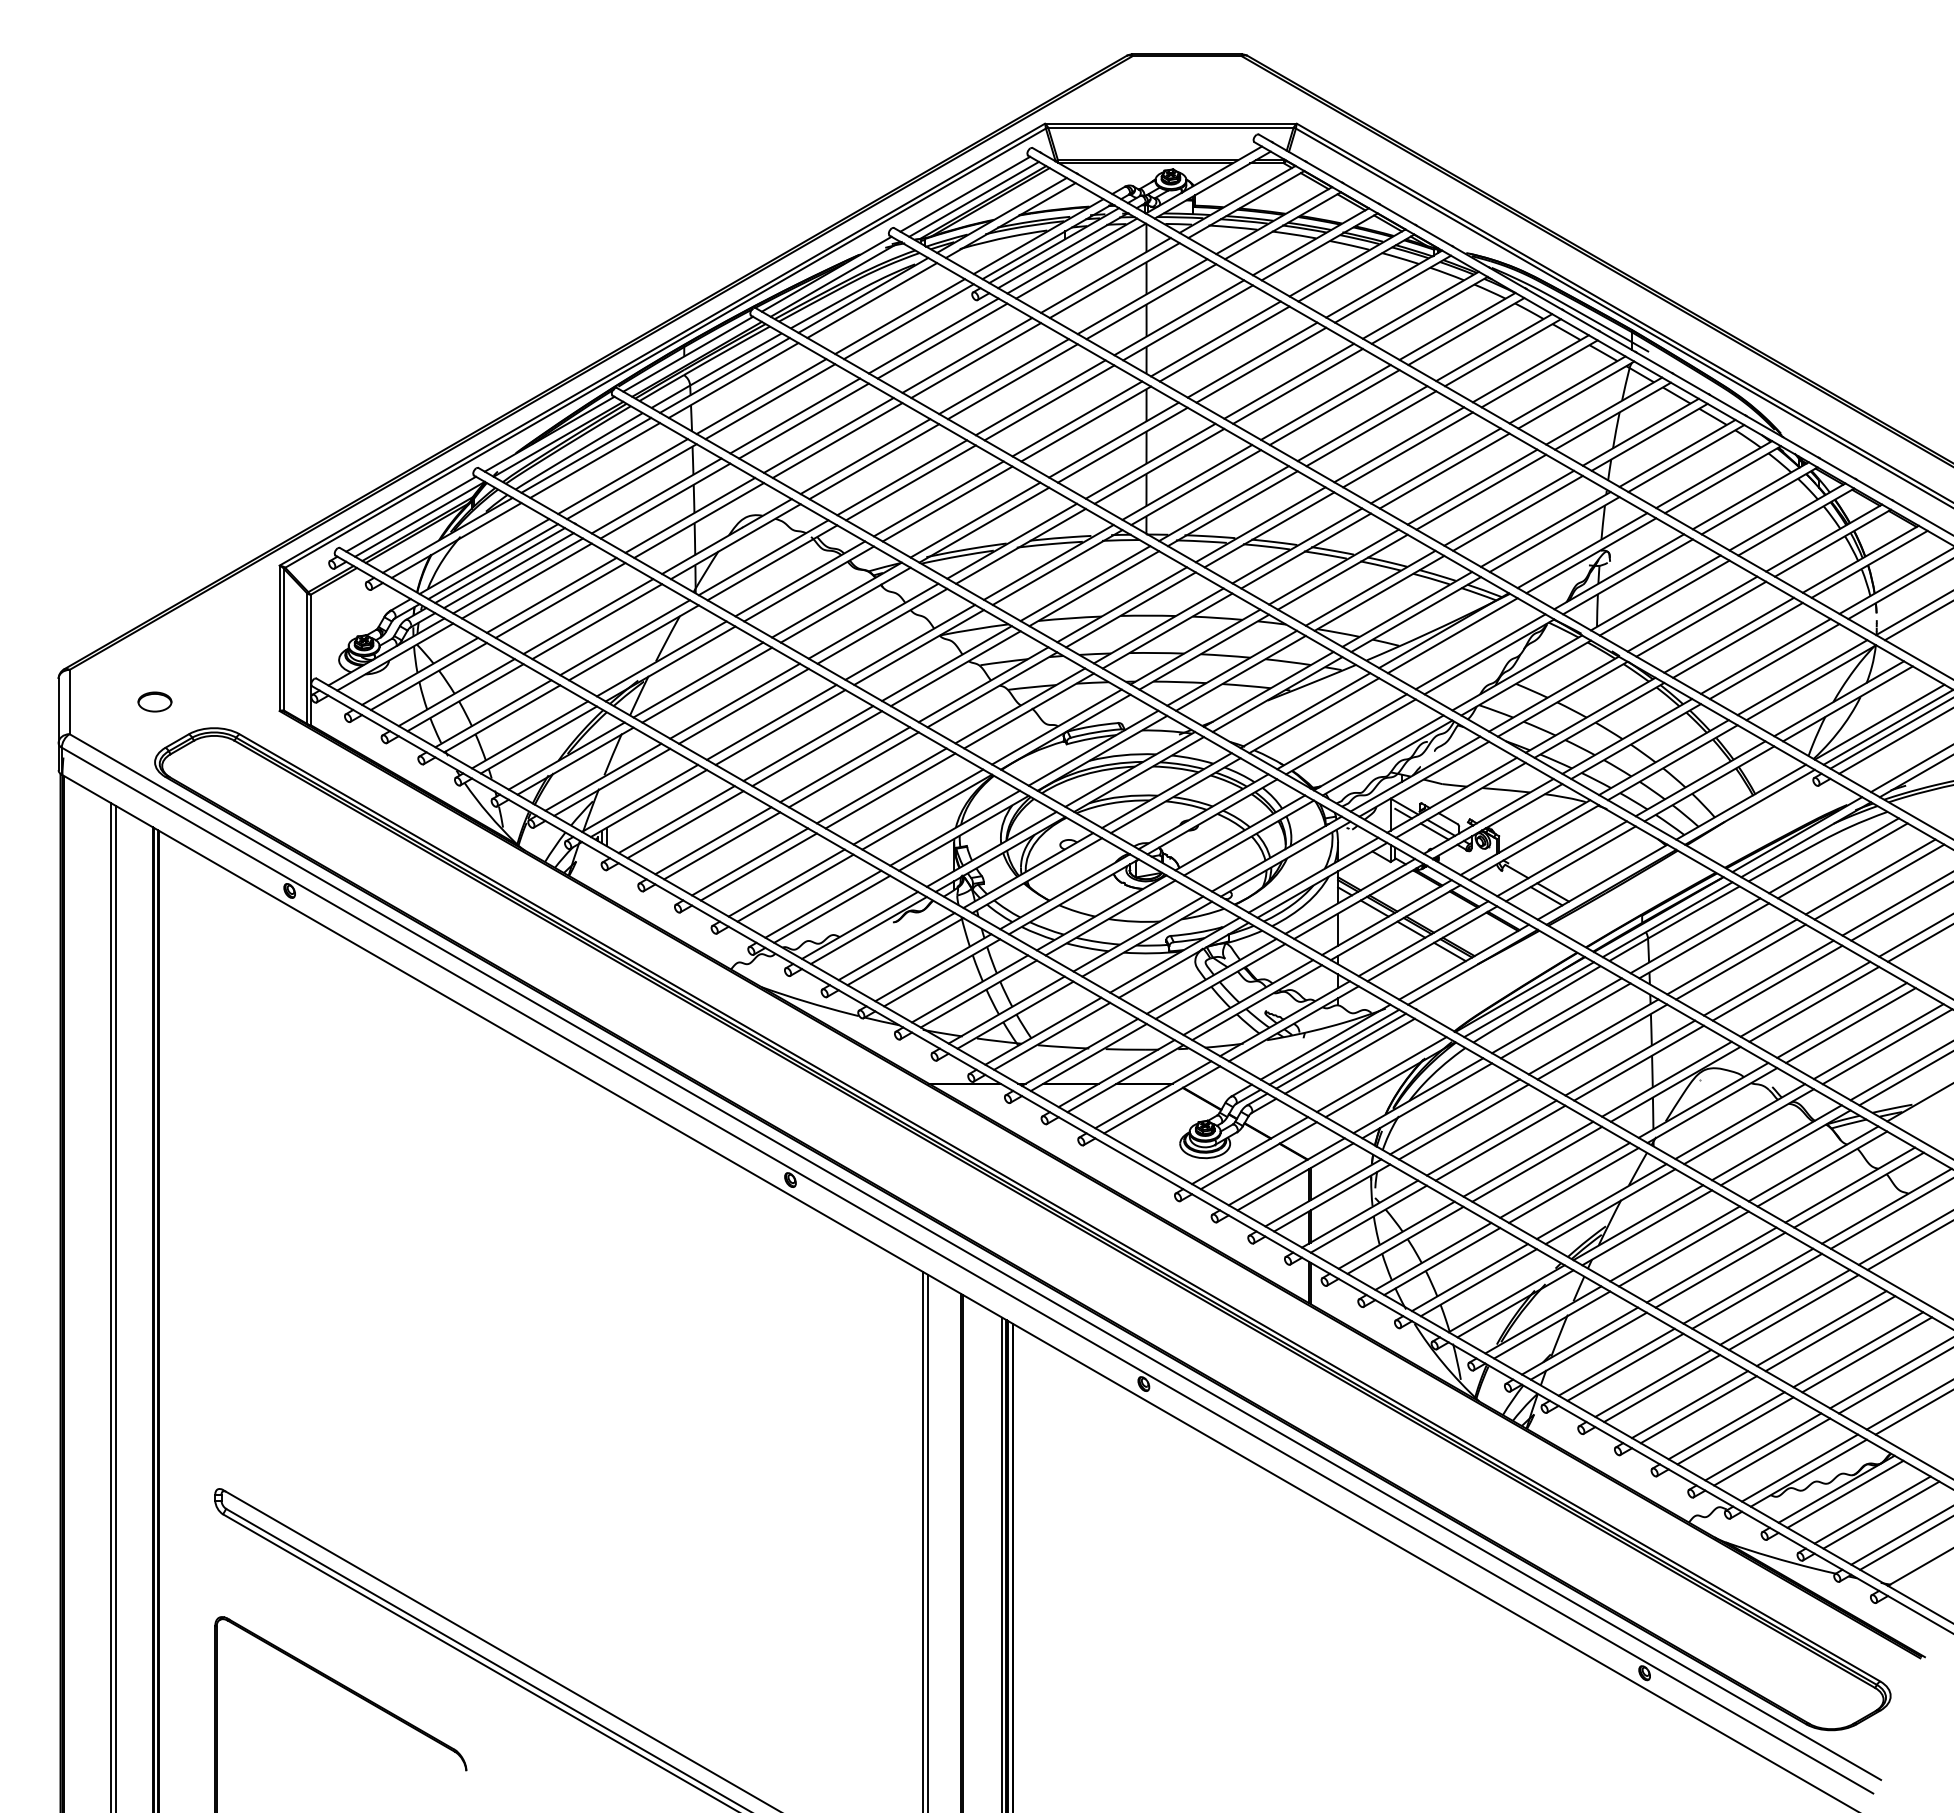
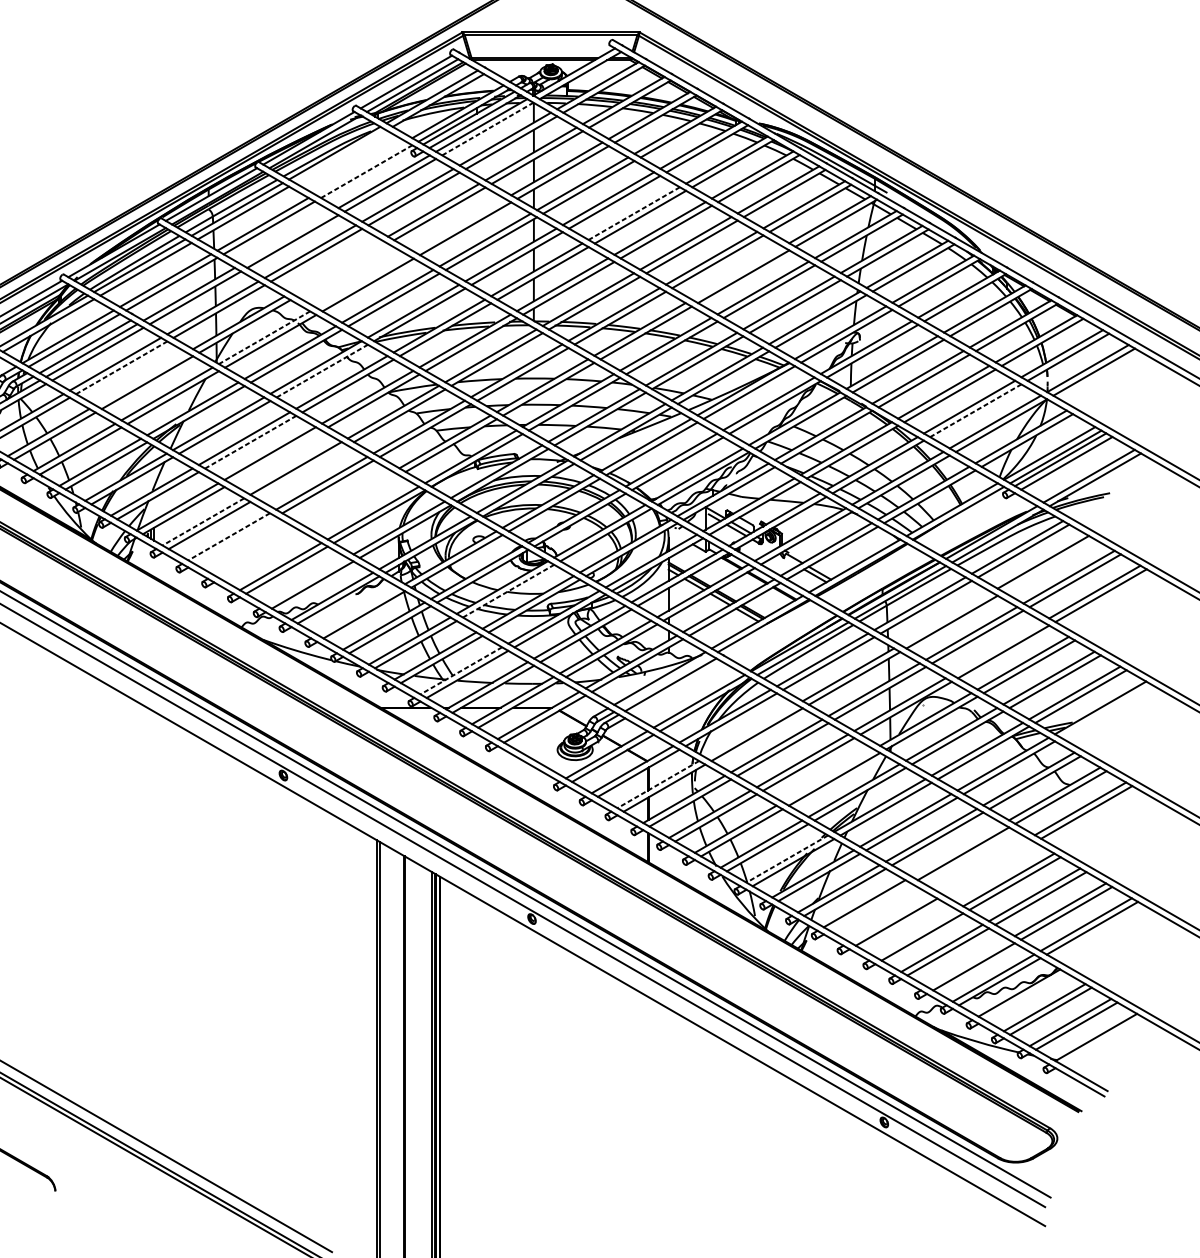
line: (1081, 261) -> (488, 129), solid -> dashed
line: (872, 300) -> (341, 156), removed
line: (899, 316) -> (360, 168), removed
line: (908, 321) -> (366, 171), solid -> dashed
line: (1289, 381) -> (634, 213), solid -> dashed
line: (1040, 397) -> (459, 225), removed
line: (795, 415) -> (286, 237), removed
line: (865, 456) -> (336, 266), removed
line: (874, 461) -> (342, 270), removed
line: (1435, 465) -> (737, 272), removed
line: (902, 477) -> (362, 281), removed
line: (763, 557) -> (264, 337), solid -> dashed
line: (499, 565) -> (78, 343), removed
line: (560, 600) -> (121, 367), solid -> dashed
line: (845, 605) -> (322, 371), solid -> dashed
line: (588, 616) -> (141, 379), removed
line: (1774, 661) -> (975, 410), solid -> dashed
line: (743, 706) -> (250, 442), solid -> dashed
line: (780, 727) -> (276, 457), removed
line: (817, 748) -> (302, 471), removed
line: (881, 785) -> (347, 497), removed
line: (890, 790) -> (353, 501), removed
line: (676, 819) -> (203, 521), solid -> dashed
line: (713, 840) -> (229, 536), solid -> dashed
line: (722, 845) -> (235, 540), removed
line: (750, 861) -> (255, 551), removed
line: (758, 866) -> (260, 554), removed
line: (1879, 881) -> (1049, 565), removed
line: (823, 903) -> (306, 580), removed
line: (1110, 918) -> (508, 591), solid -> dashed
line: (896, 946) -> (358, 611), removed
line: (1731, 956) -> (945, 618), removed
line: (1805, 998) -> (997, 647), removed
line: (1043, 1031) -> (461, 671), solid -> dashed
line: (1334, 1046) -> (666, 681), removed
line: (1349, 1055) -> (676, 687), removed
line: (1454, 1116) -> (750, 730), removed
line: (1564, 1179) -> (827, 775), removed
line: (1323, 1192) -> (658, 784), solid -> dashed
line: (1748, 1285) -> (957, 849), removed
line: (1506, 1298) -> (787, 858), solid -> dashed
line: (1784, 1306) -> (982, 864), removed
line: (1793, 1312) -> (989, 868), removed
line: (1625, 1366) -> (870, 906), removed
line: (1653, 1382) -> (890, 917), removed
line: (1690, 1404) -> (916, 933), removed
line: (1763, 1446) -> (967, 962), removed
line: (1845, 1493) -> (1025, 996), removed

